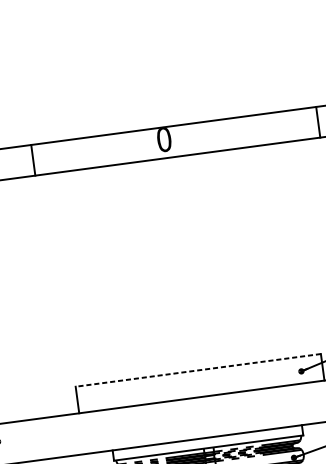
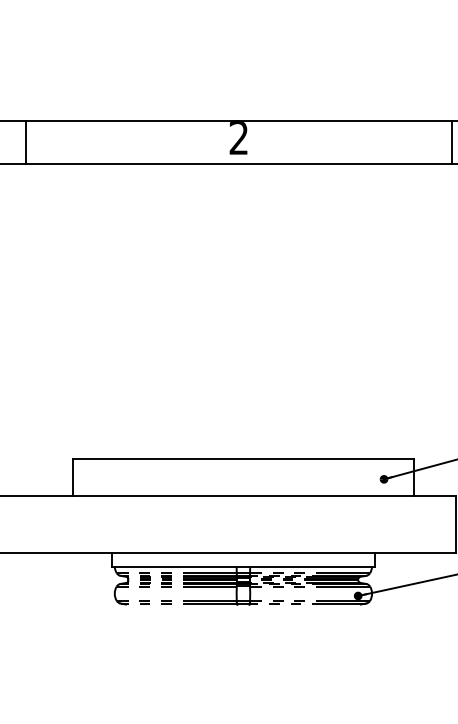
text: (163, 140) -> (238, 138), 0 -> 2
line: (33, 159) -> (26, 141), moved
line: (197, 370) -> (242, 459), dashed -> solid

